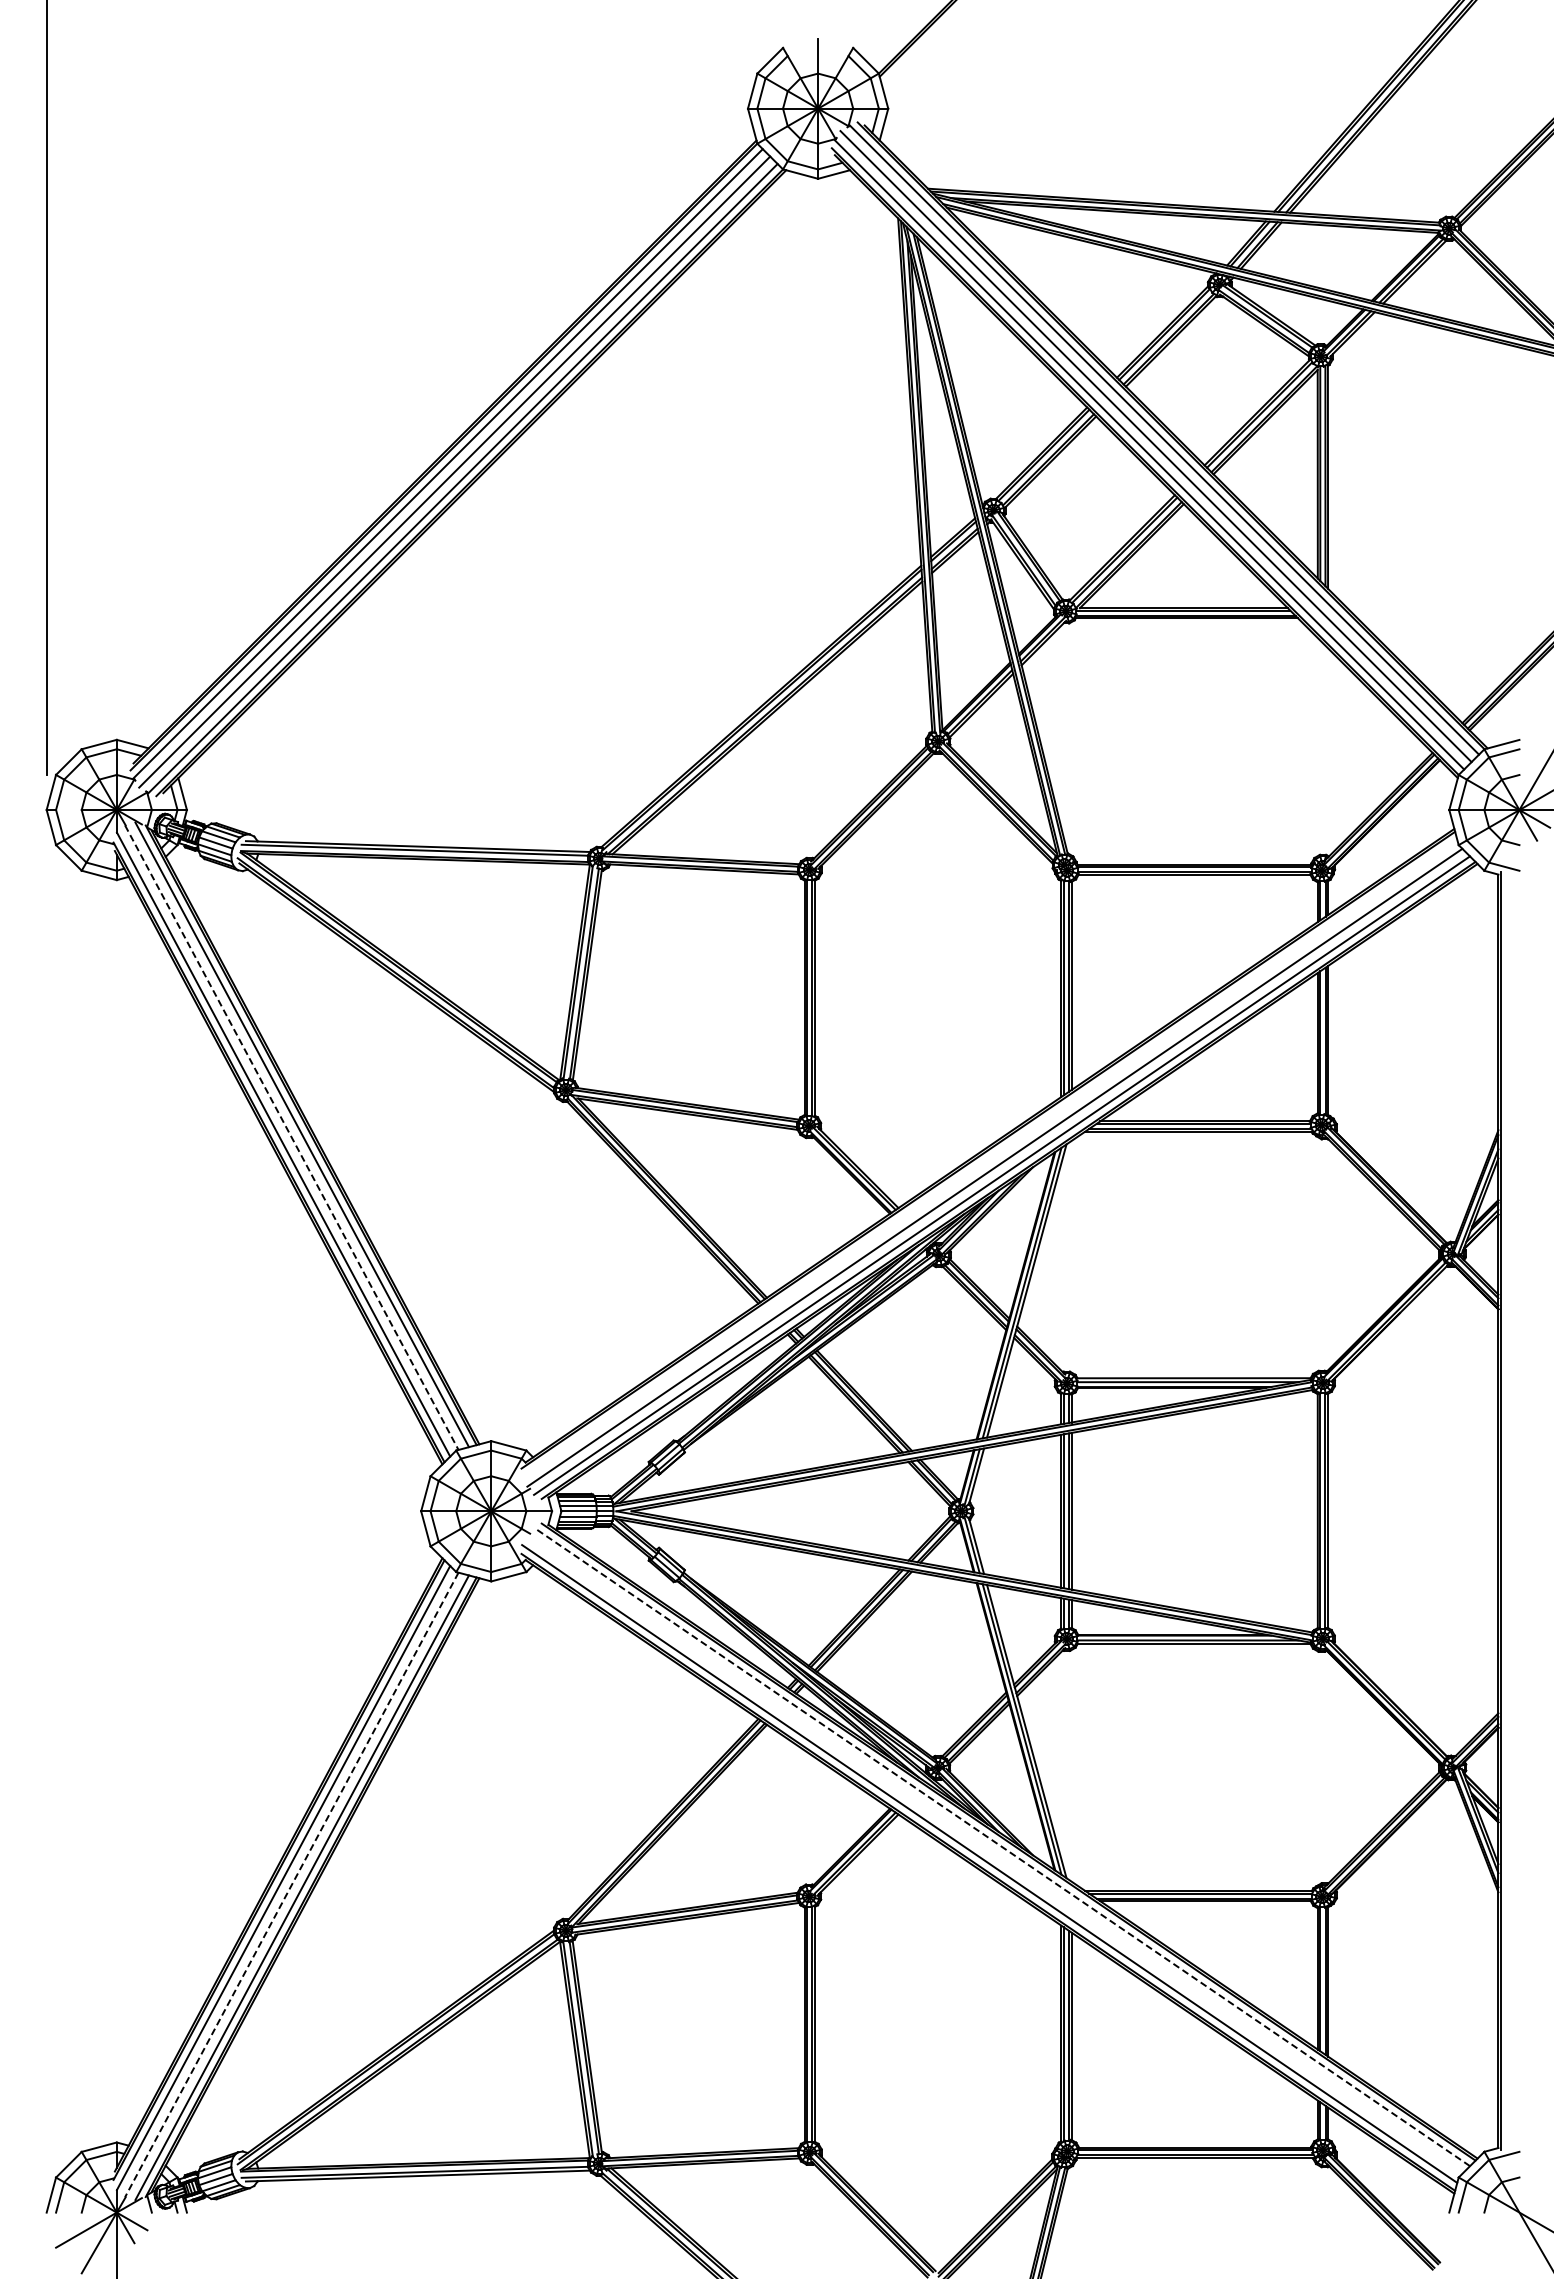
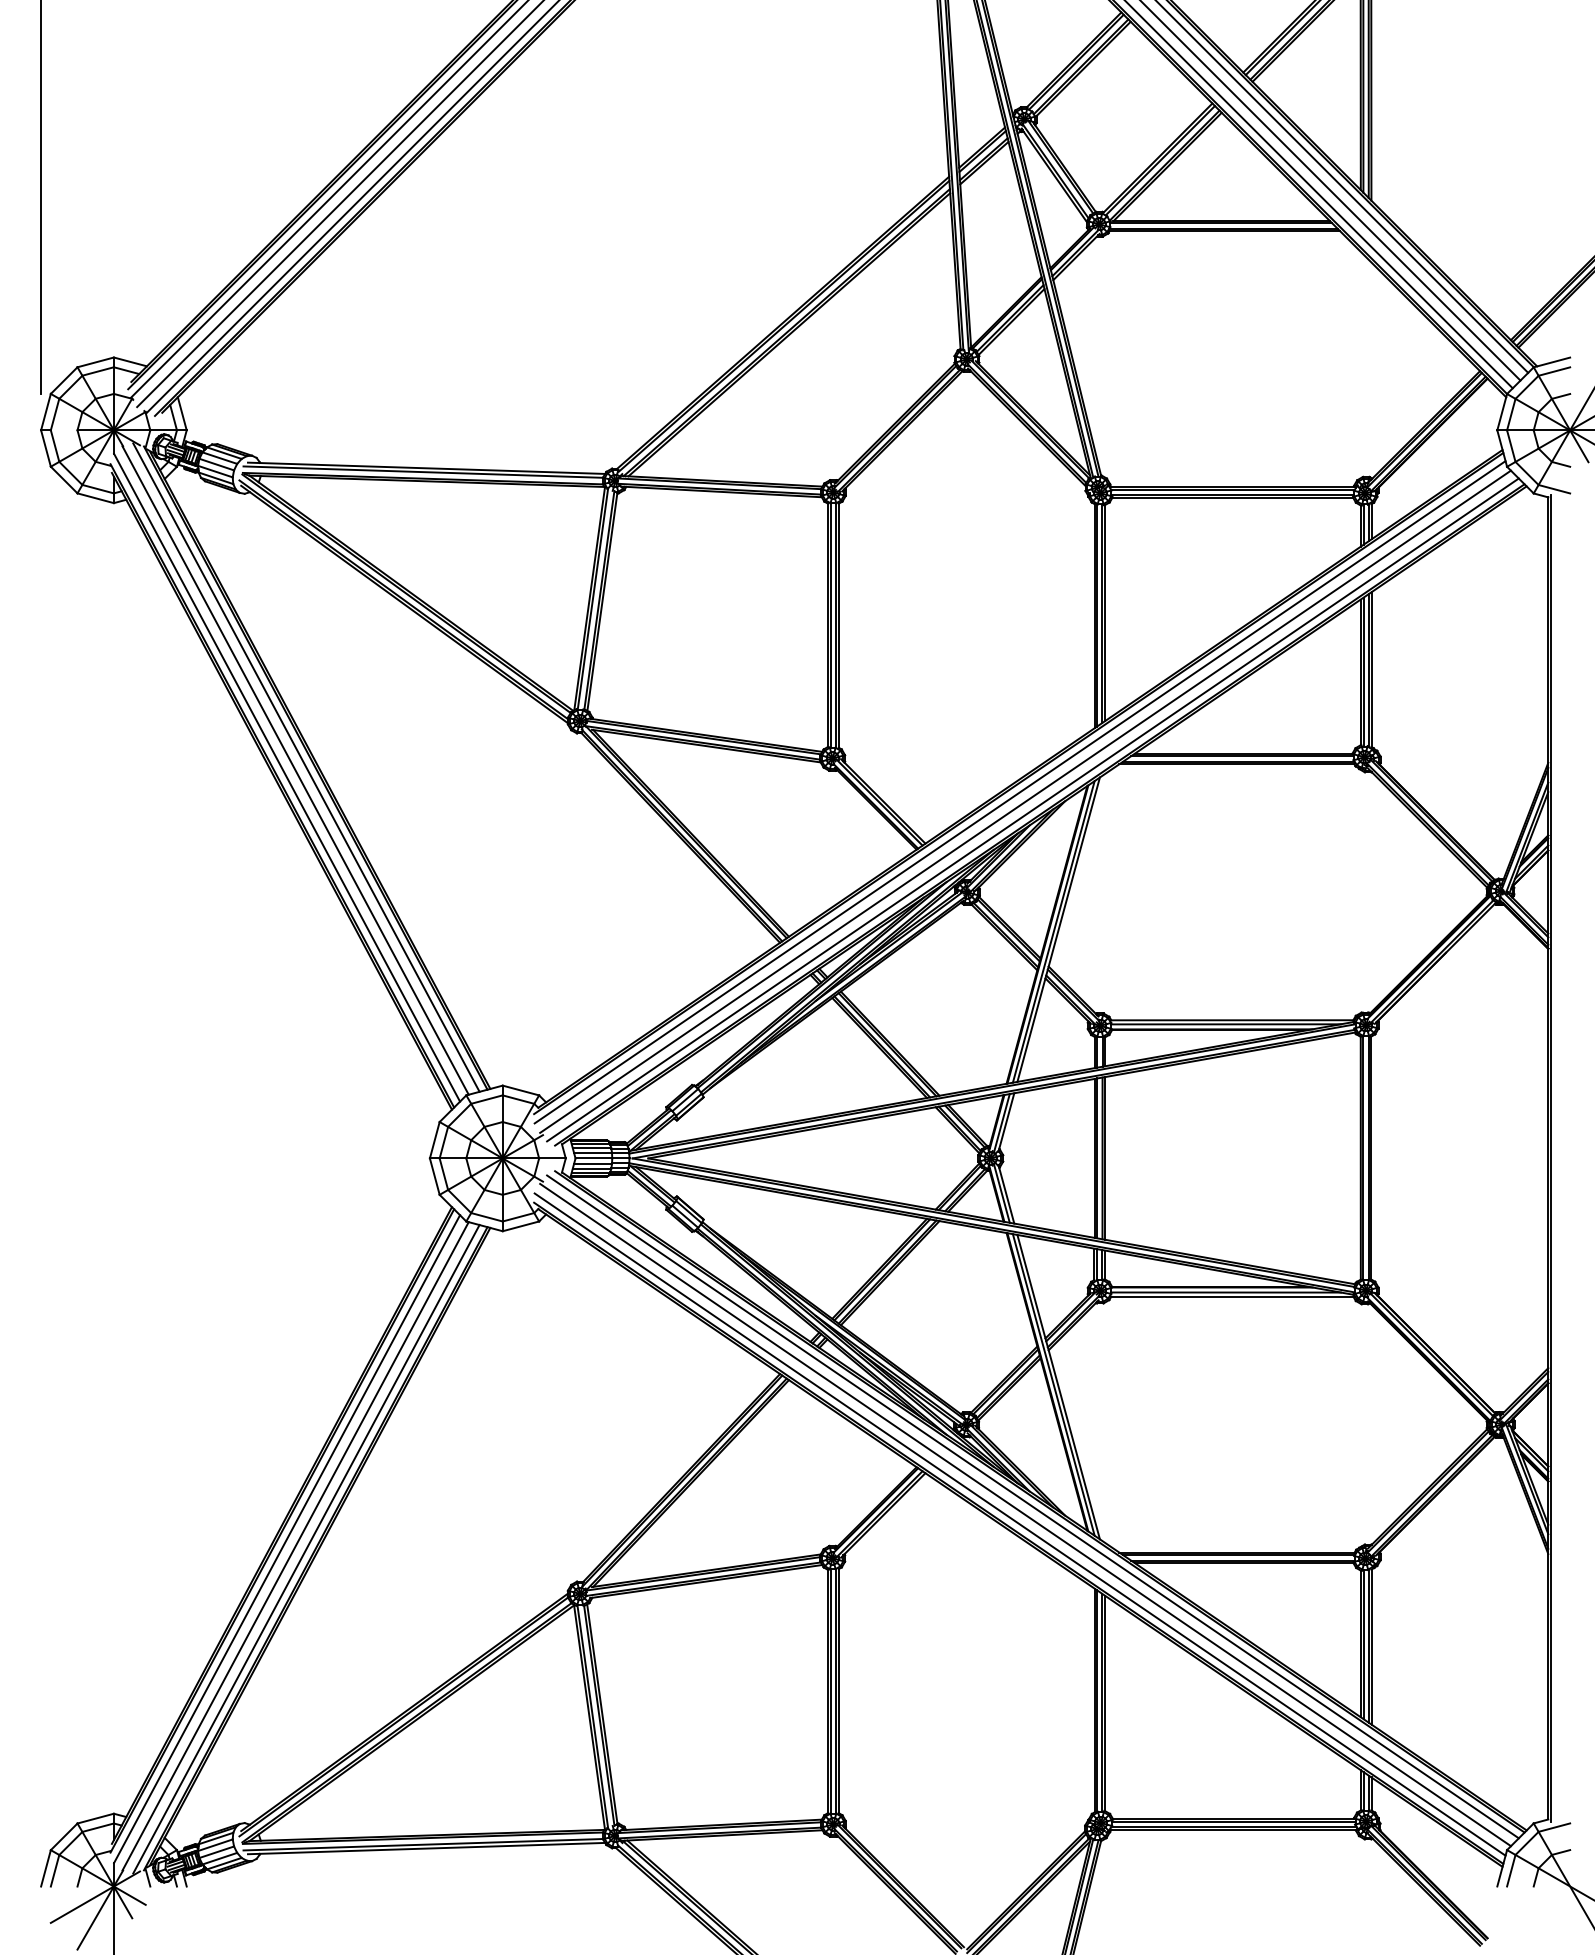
line: (291, 1137) -> (295, 770), dashed -> solid
line: (989, 1158) -> (1019, 792), added
line: (1001, 1846) -> (1032, 1506), dashed -> solid
line: (994, 1854) -> (1025, 1514), added
line: (291, 1884) -> (295, 1545), dashed -> solid

